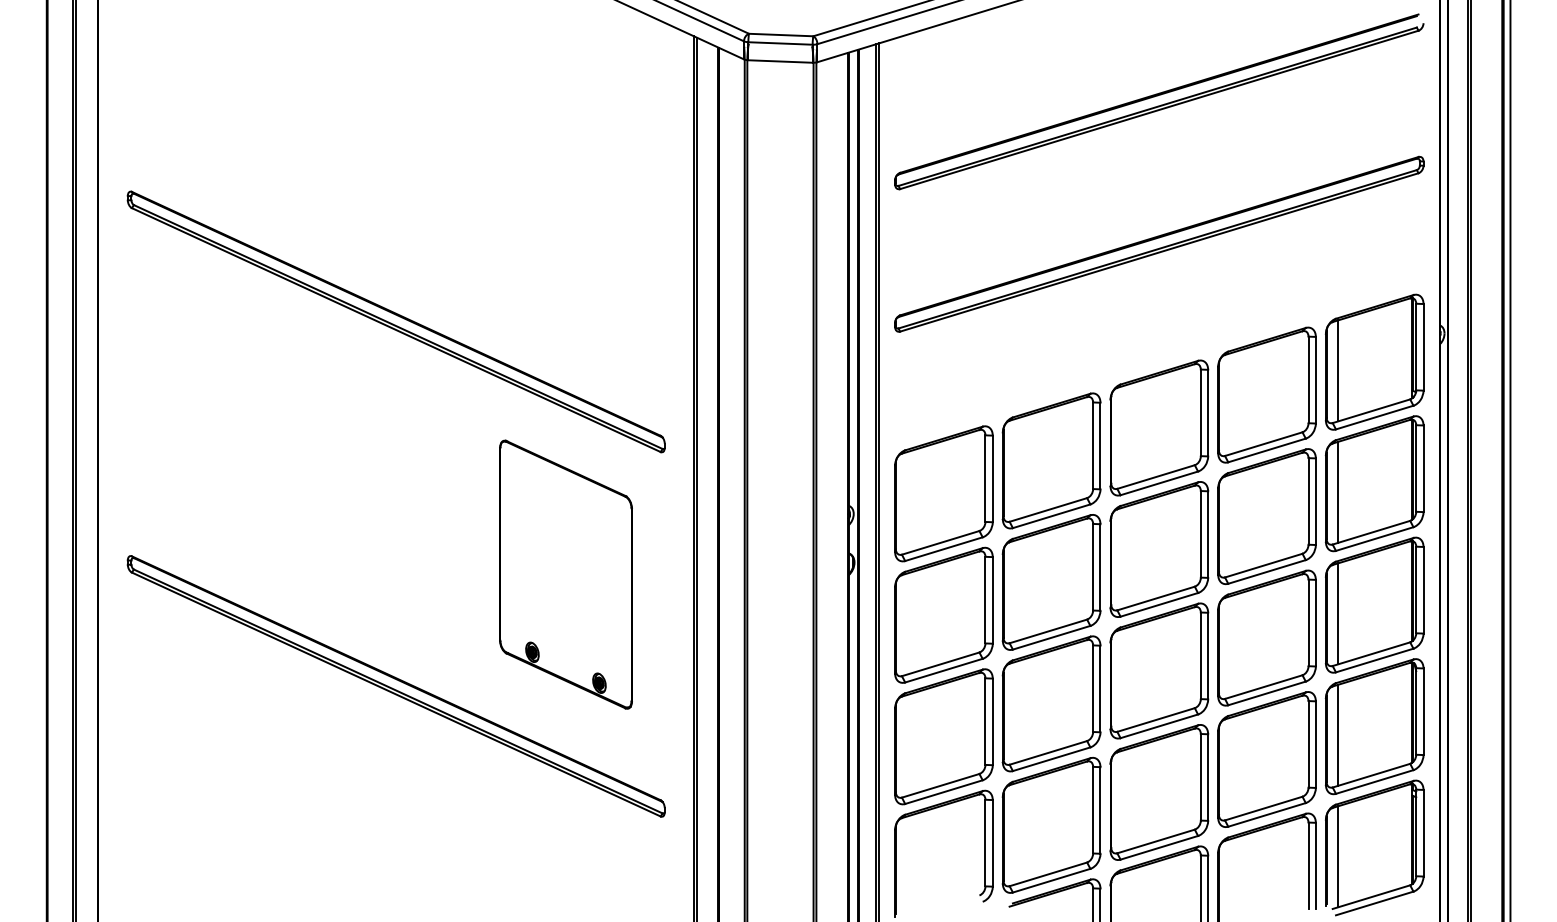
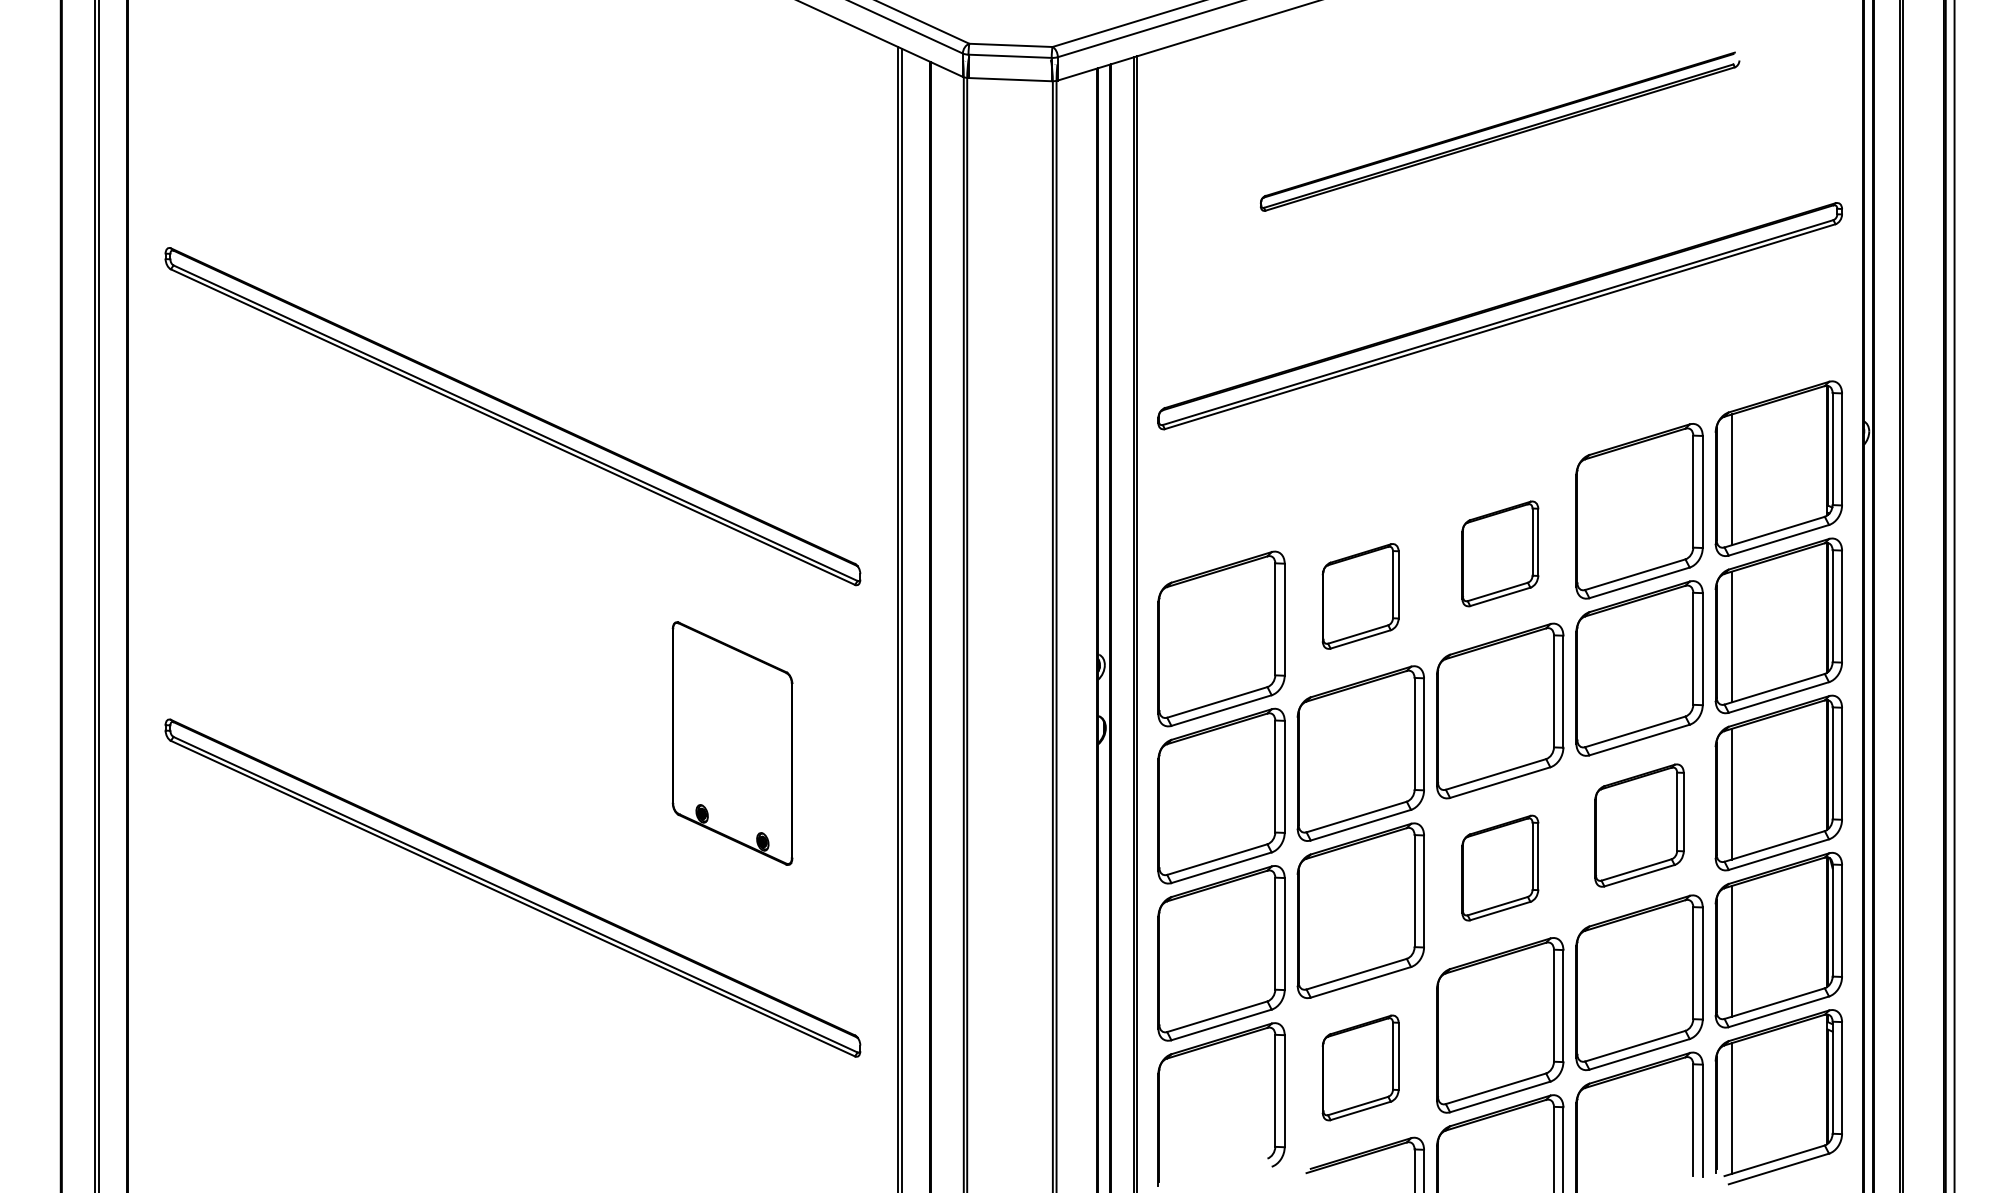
part: (1158, 101) -> (1499, 131), size x0.7
part: (1159, 427) -> (1500, 553), size x0.6
part: (1051, 461) -> (1360, 596), size x0.6
part: (565, 574) -> (732, 743), size x0.7
part: (1266, 637) -> (1639, 825), size x0.7
part: (1159, 670) -> (1500, 867), size x0.6
part: (1051, 825) -> (1360, 1067), size x0.6

